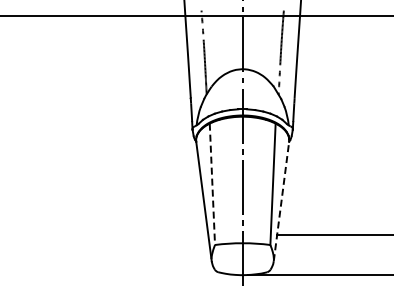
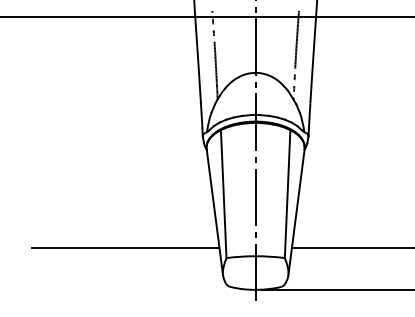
line: (212, 184) -> (223, 194), dashed -> solid
line: (281, 200) -> (296, 211), dashed -> solid
line: (119, 235) -> (125, 248), added

